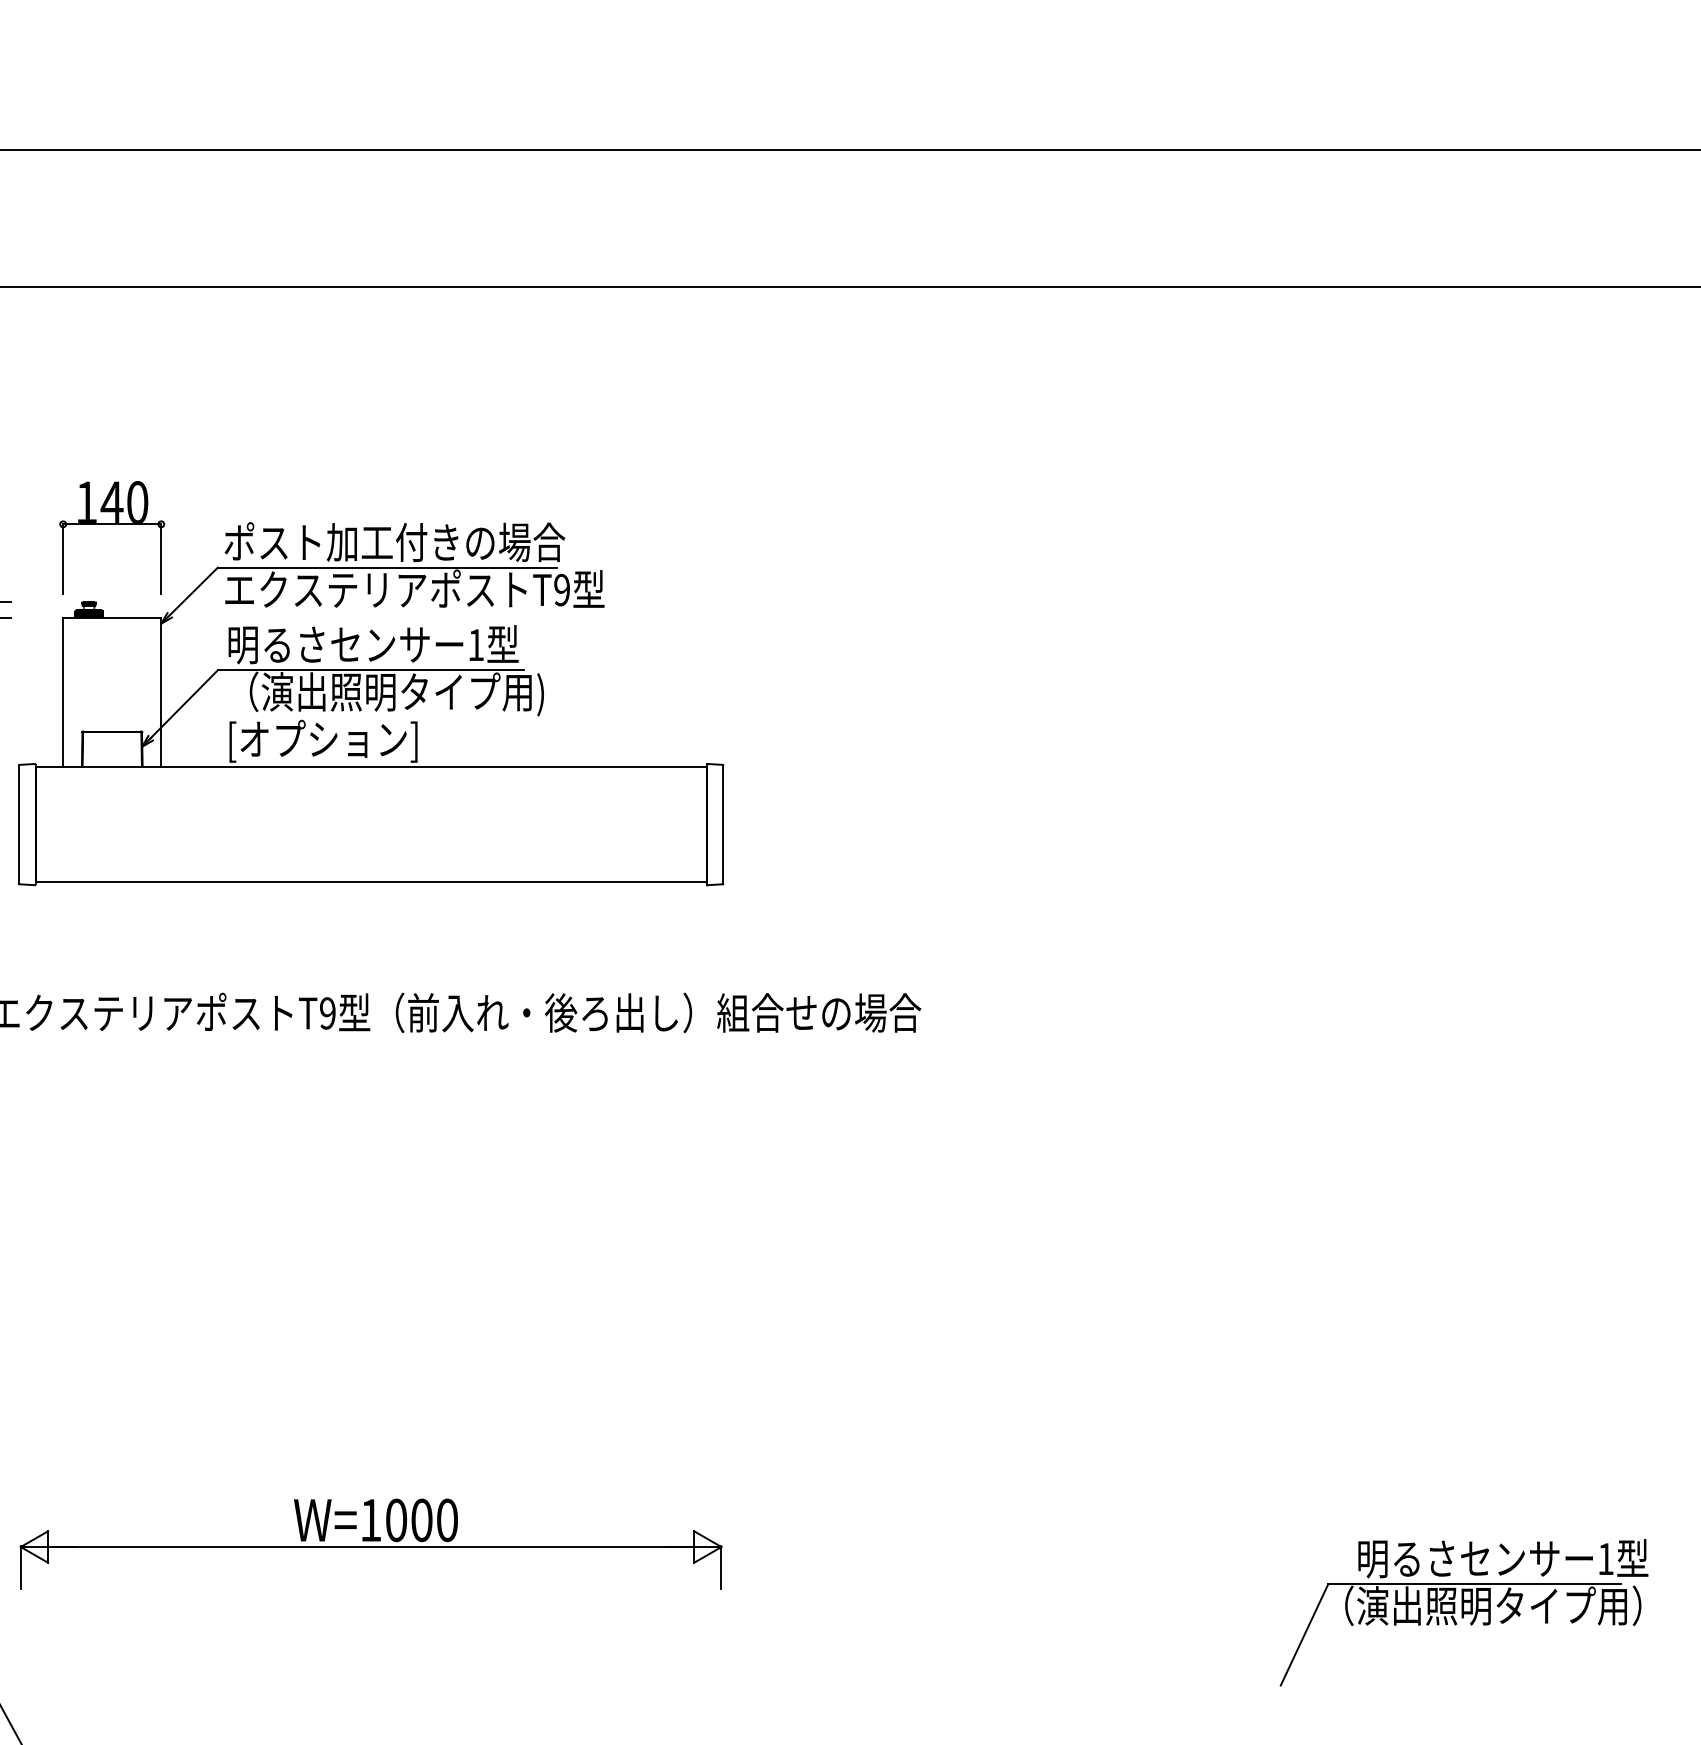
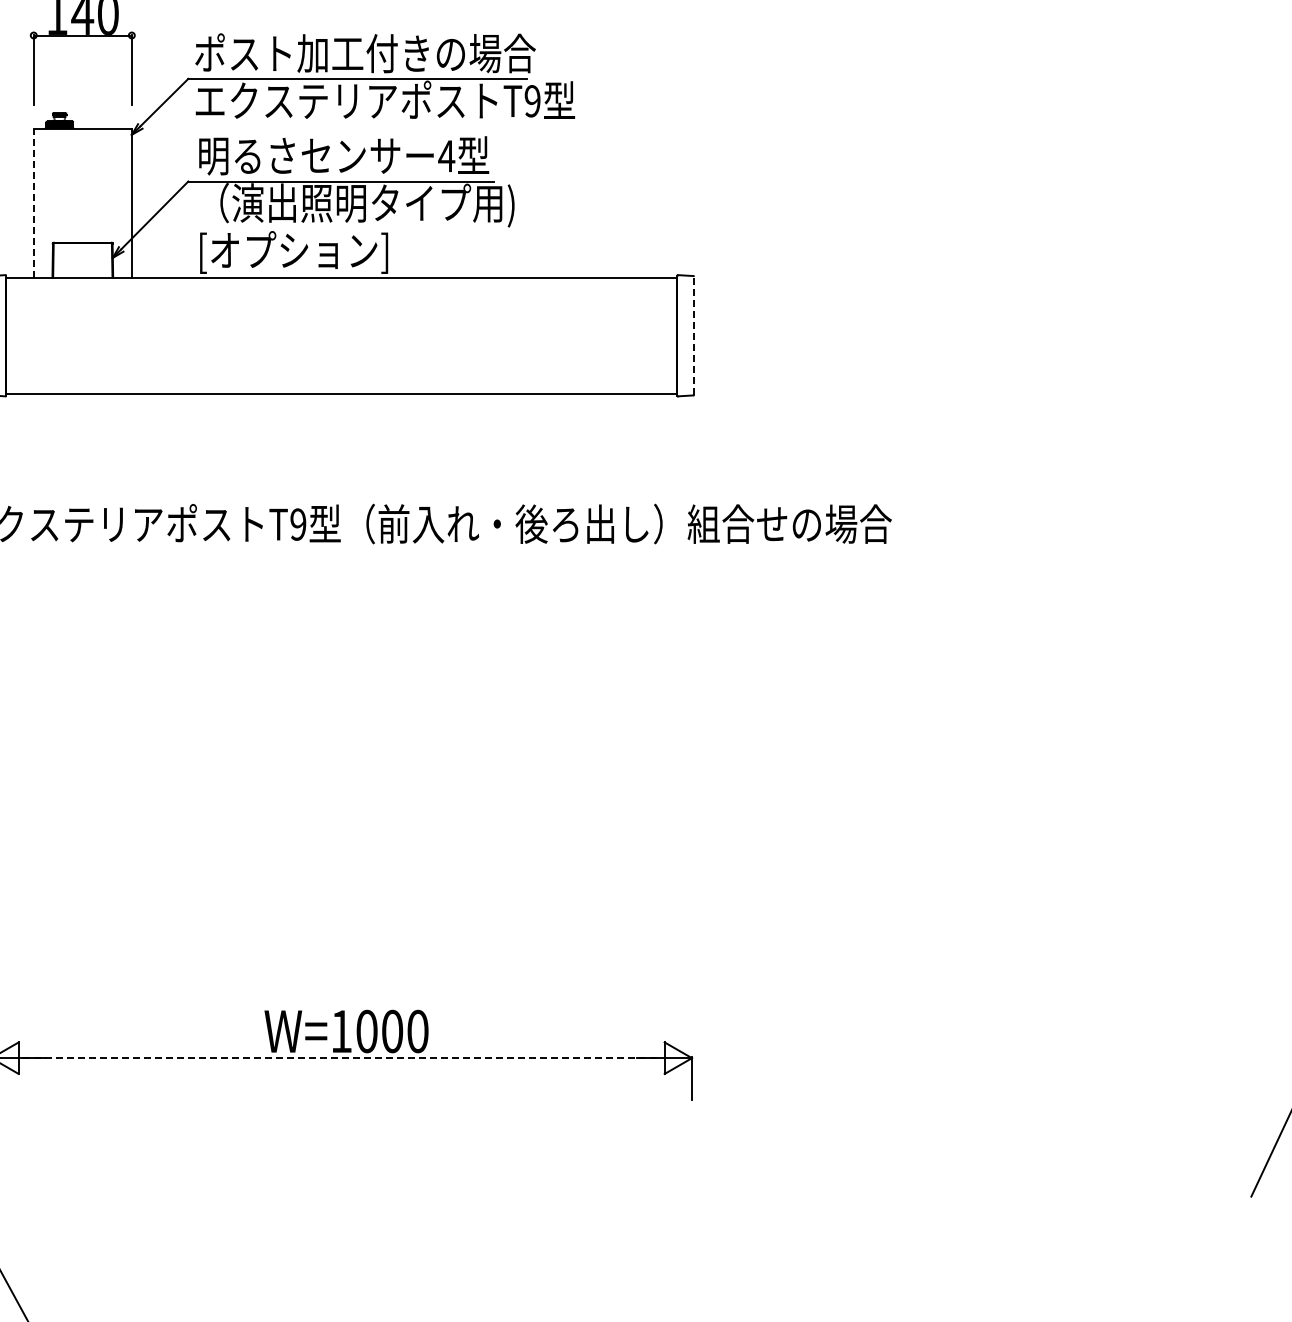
text: (475, 644) -> (446, 155), 1 -> 4
line: (63, 692) -> (34, 203), solid -> dashed
line: (723, 824) -> (694, 335), solid -> dashed
line: (371, 1547) -> (342, 1058), solid -> dashed

